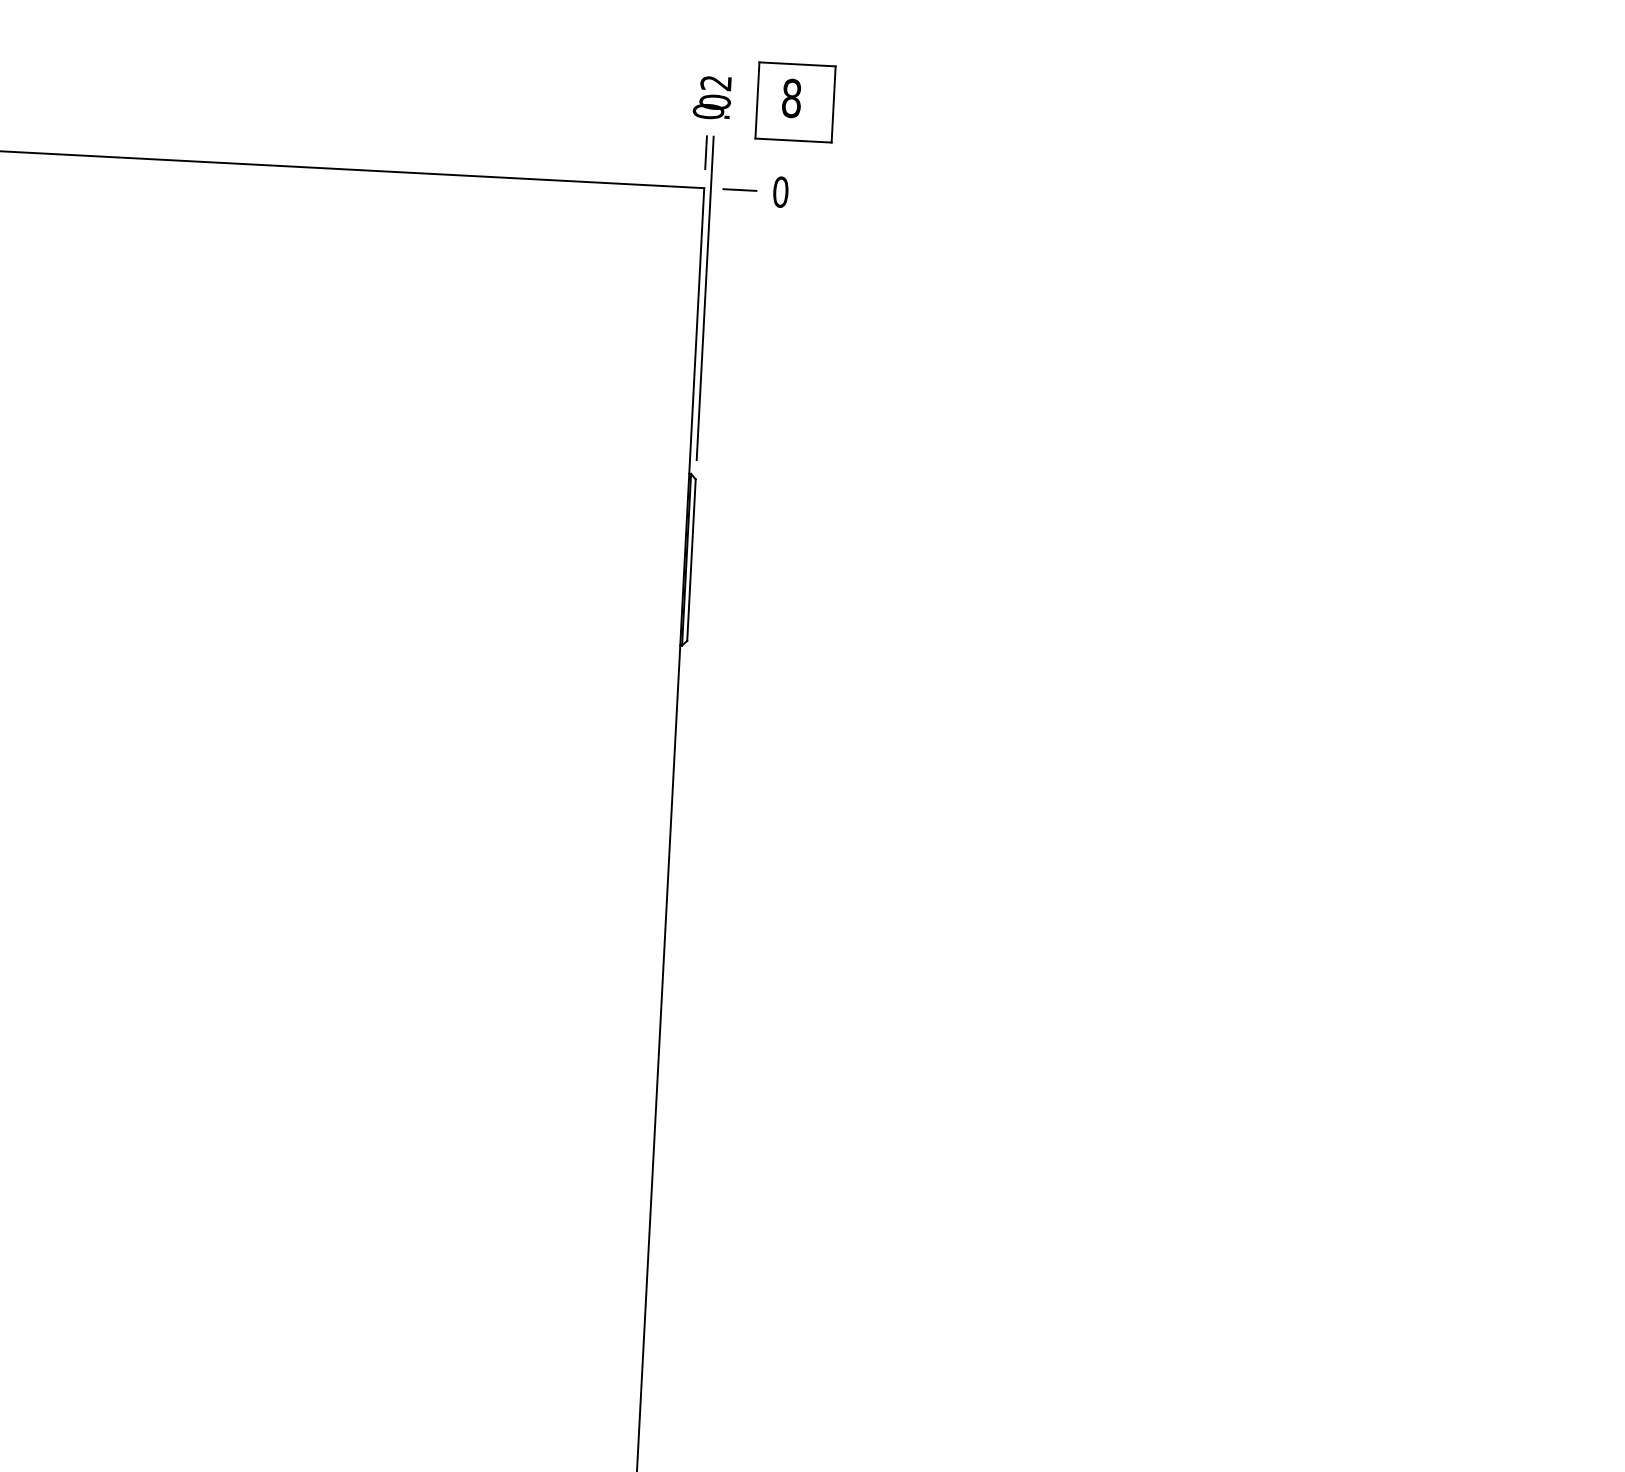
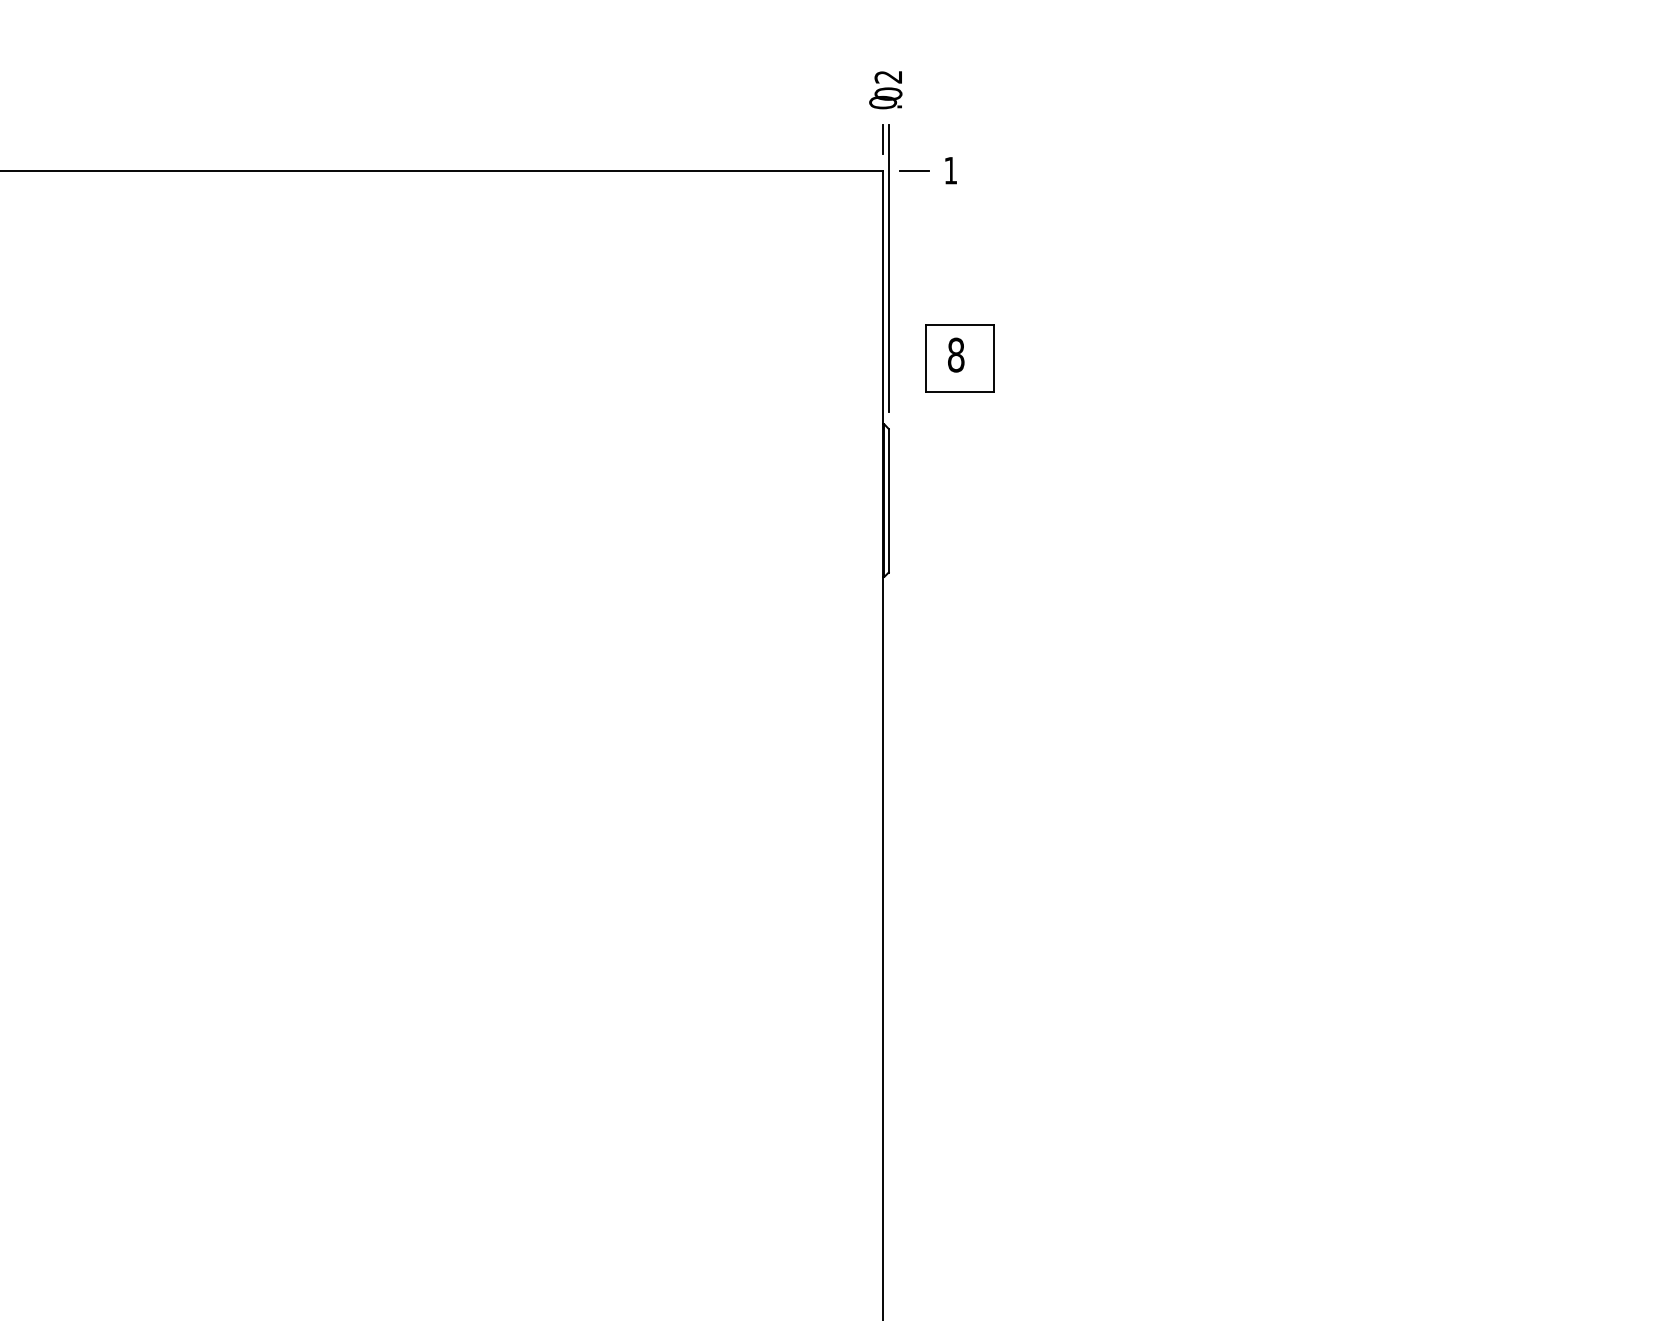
part: (795, 102) -> (959, 358), moved
text: (780, 191) -> (950, 170), 0 -> 1

